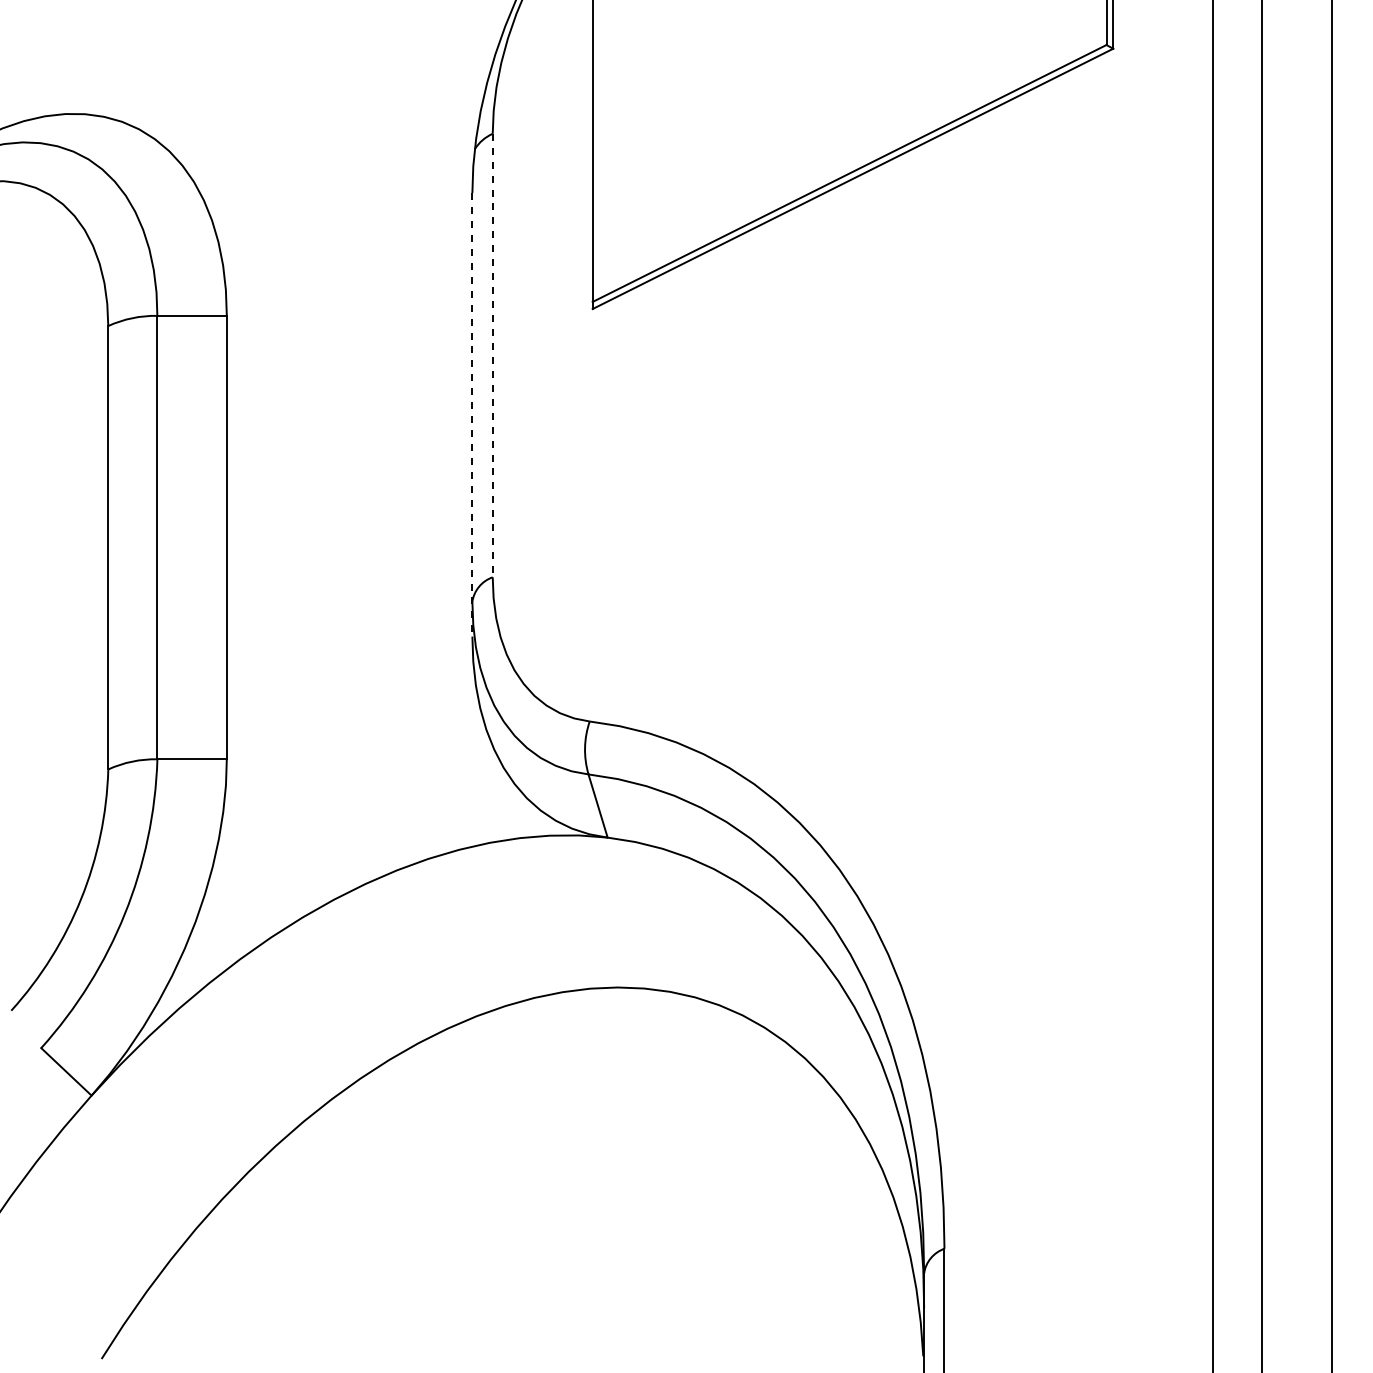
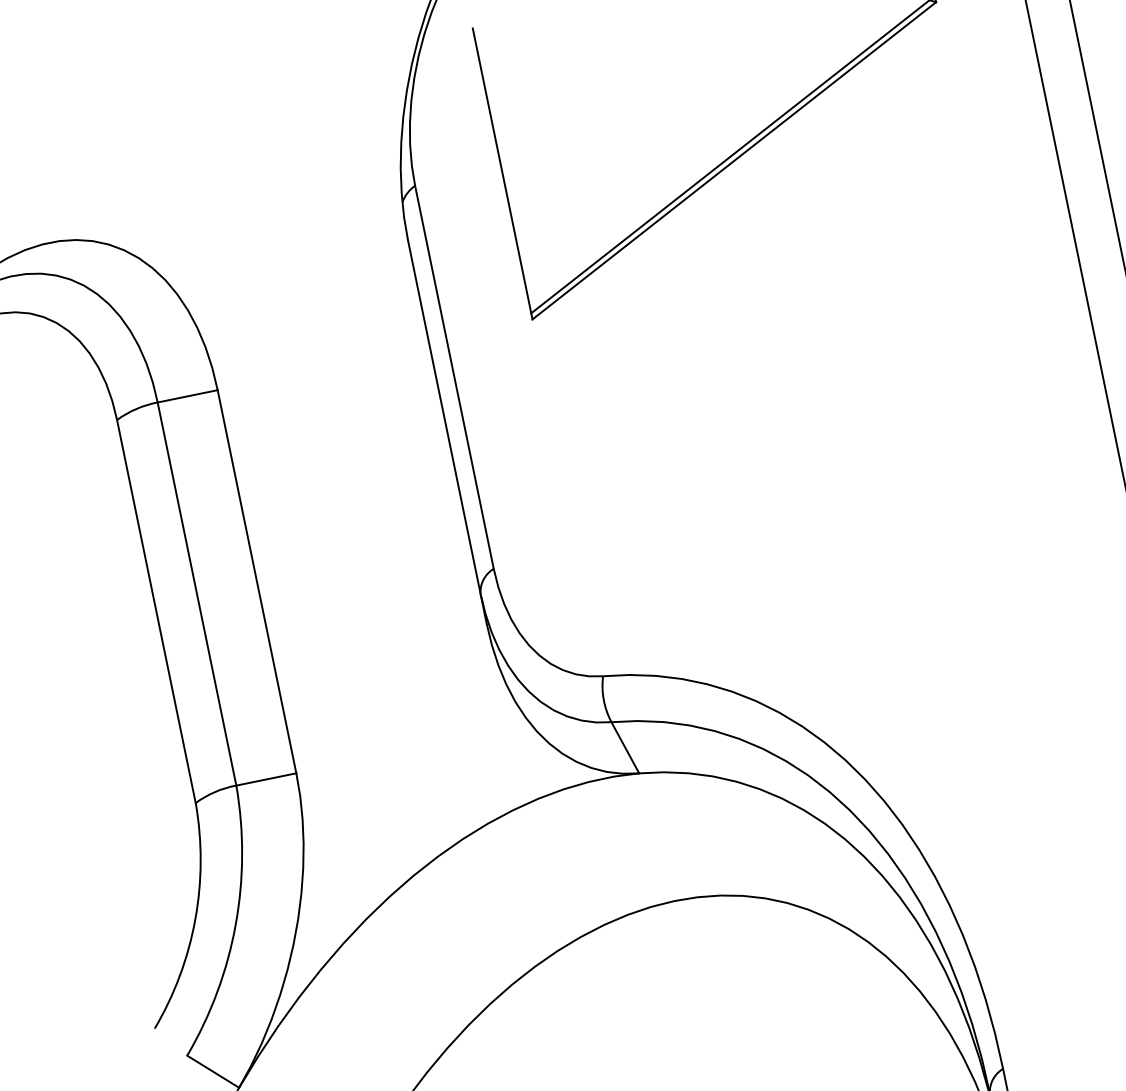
line: (492, 355) -> (454, 377), dashed -> solid
line: (472, 414) -> (447, 431), dashed -> solid

